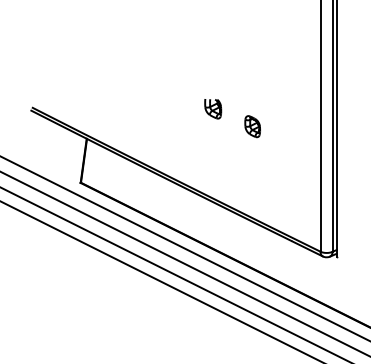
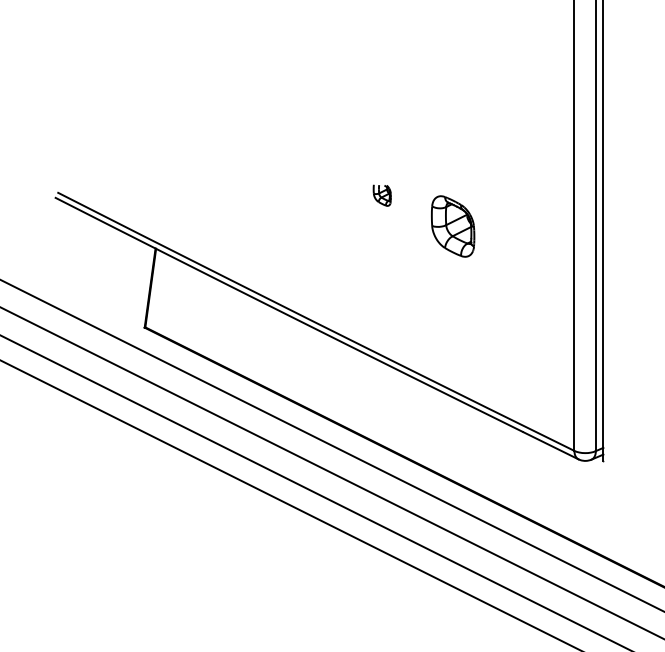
part: (213, 109) -> (382, 196), size x0.6
part: (252, 126) -> (452, 226), size x1.6

